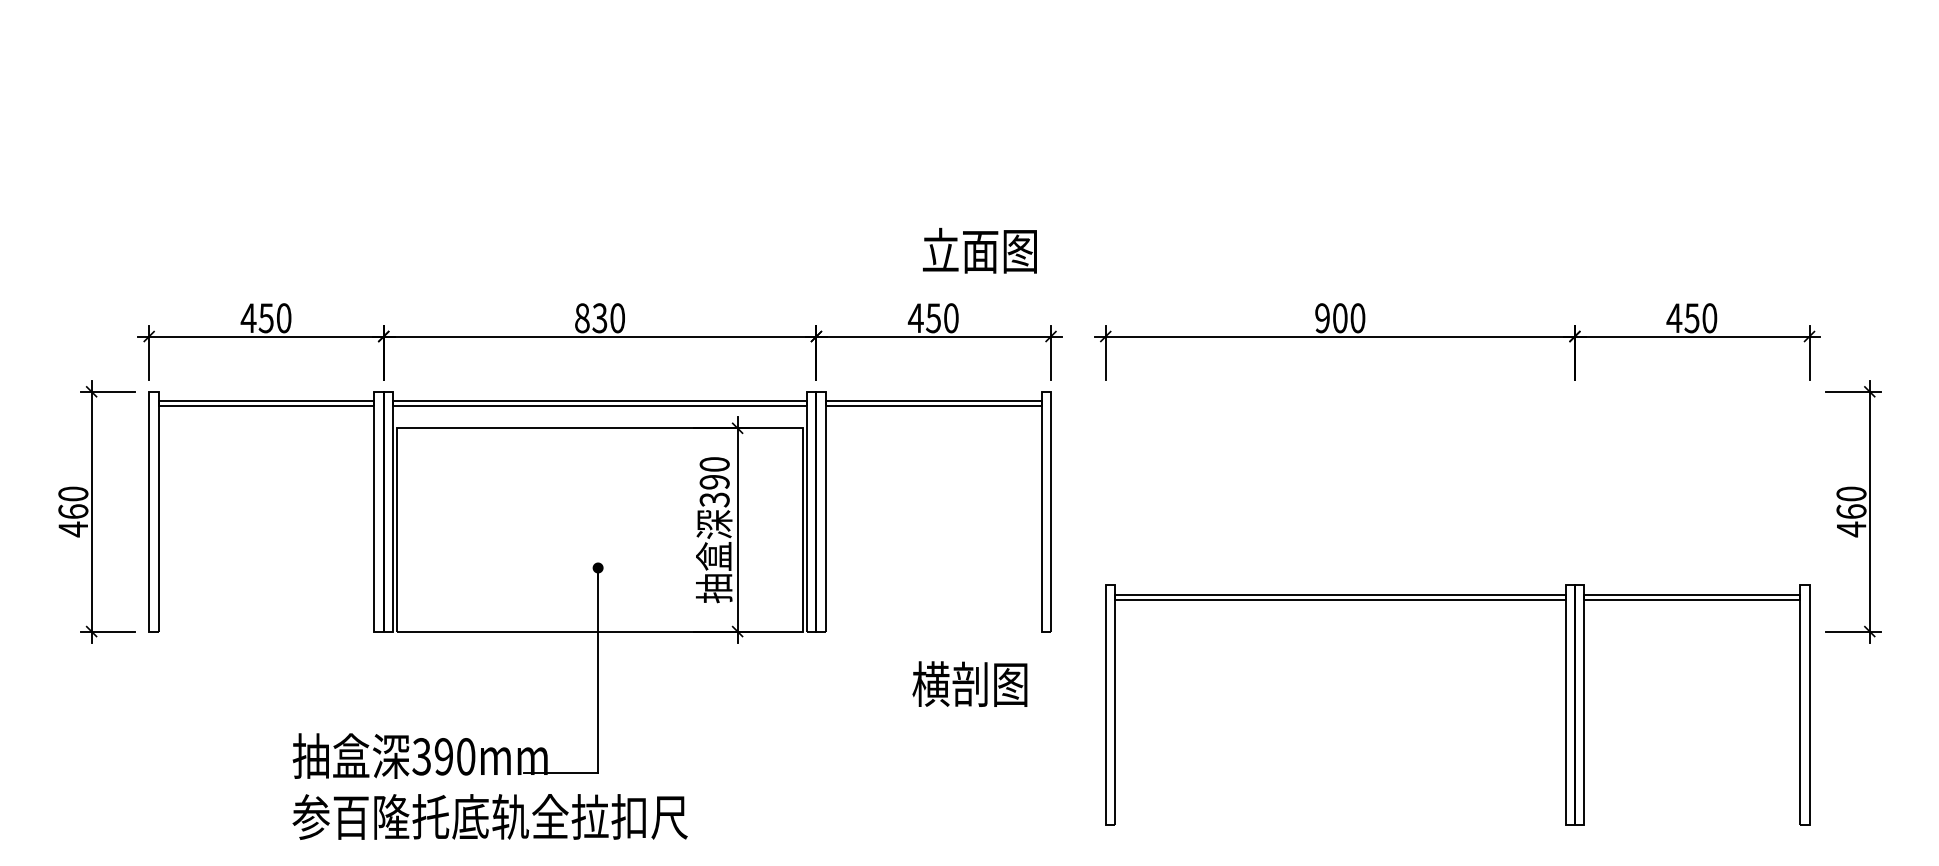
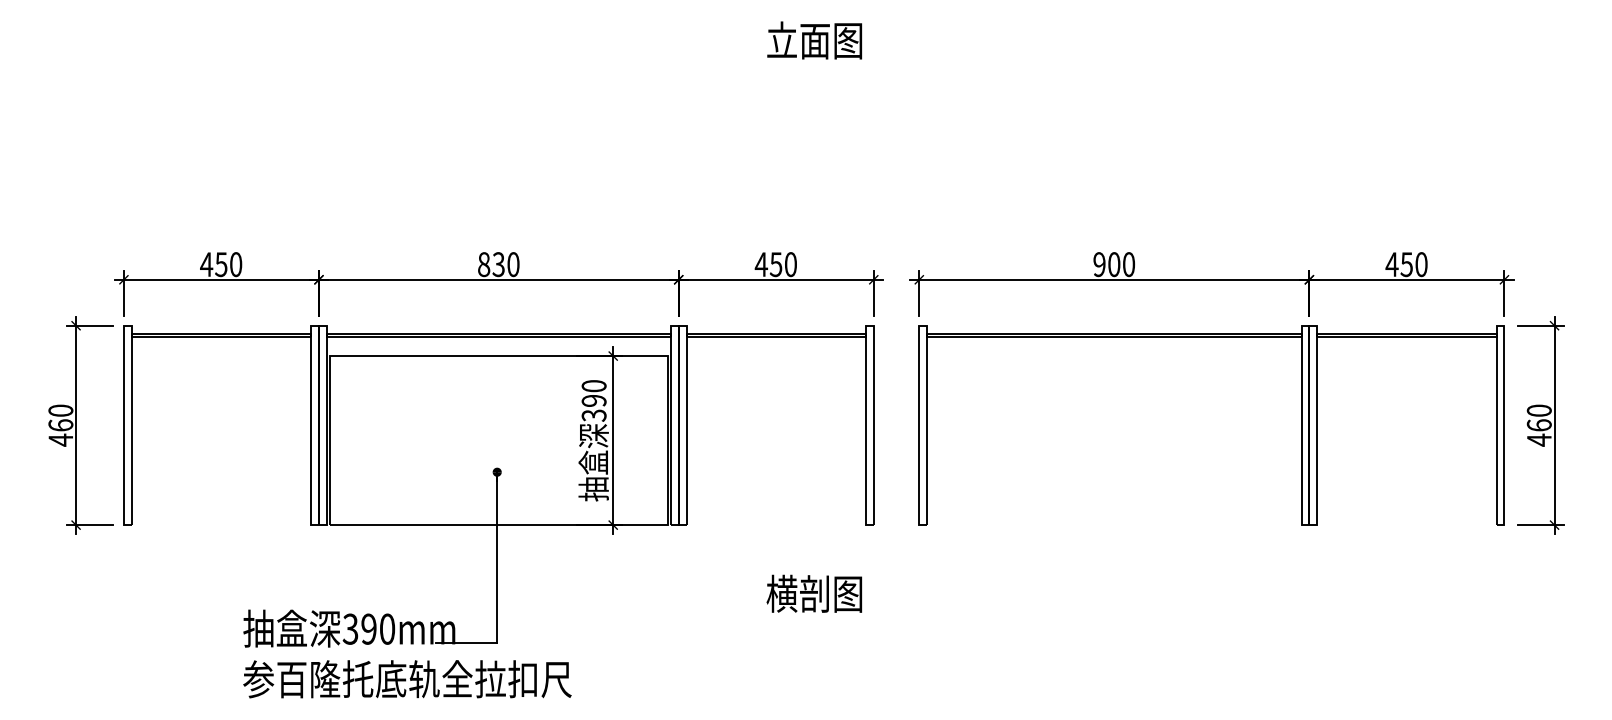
text: (979, 250) -> (814, 40), moved
part: (1457, 599) -> (1211, 337), moved
text: (970, 683) -> (814, 593), moved

